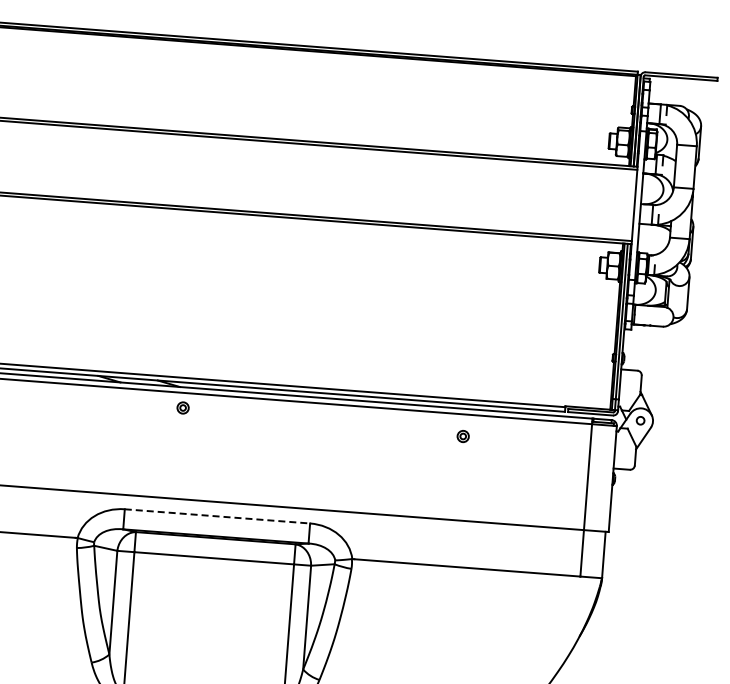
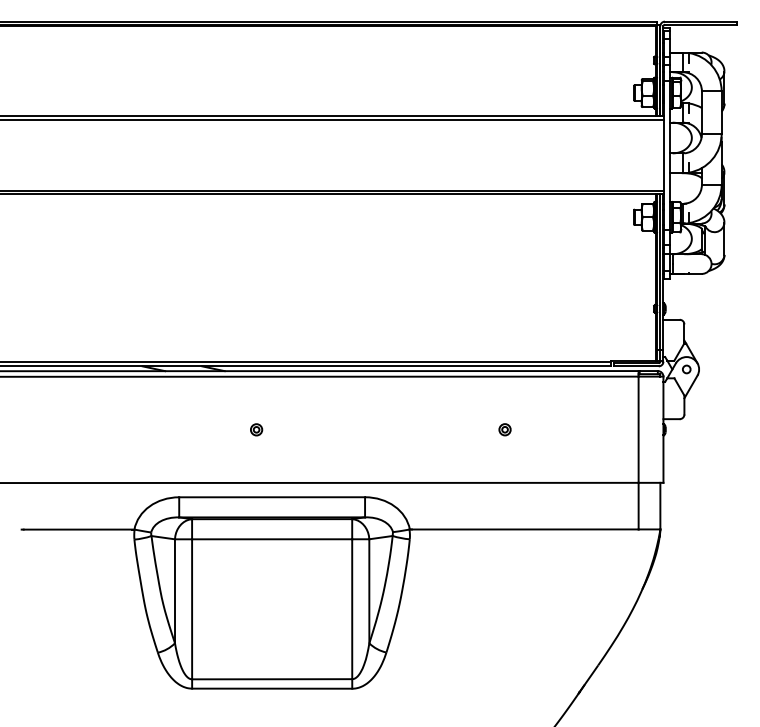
part: (183, 407) -> (256, 429), moved
part: (462, 436) -> (504, 429), moved
line: (217, 516) -> (272, 497), dashed -> solid

